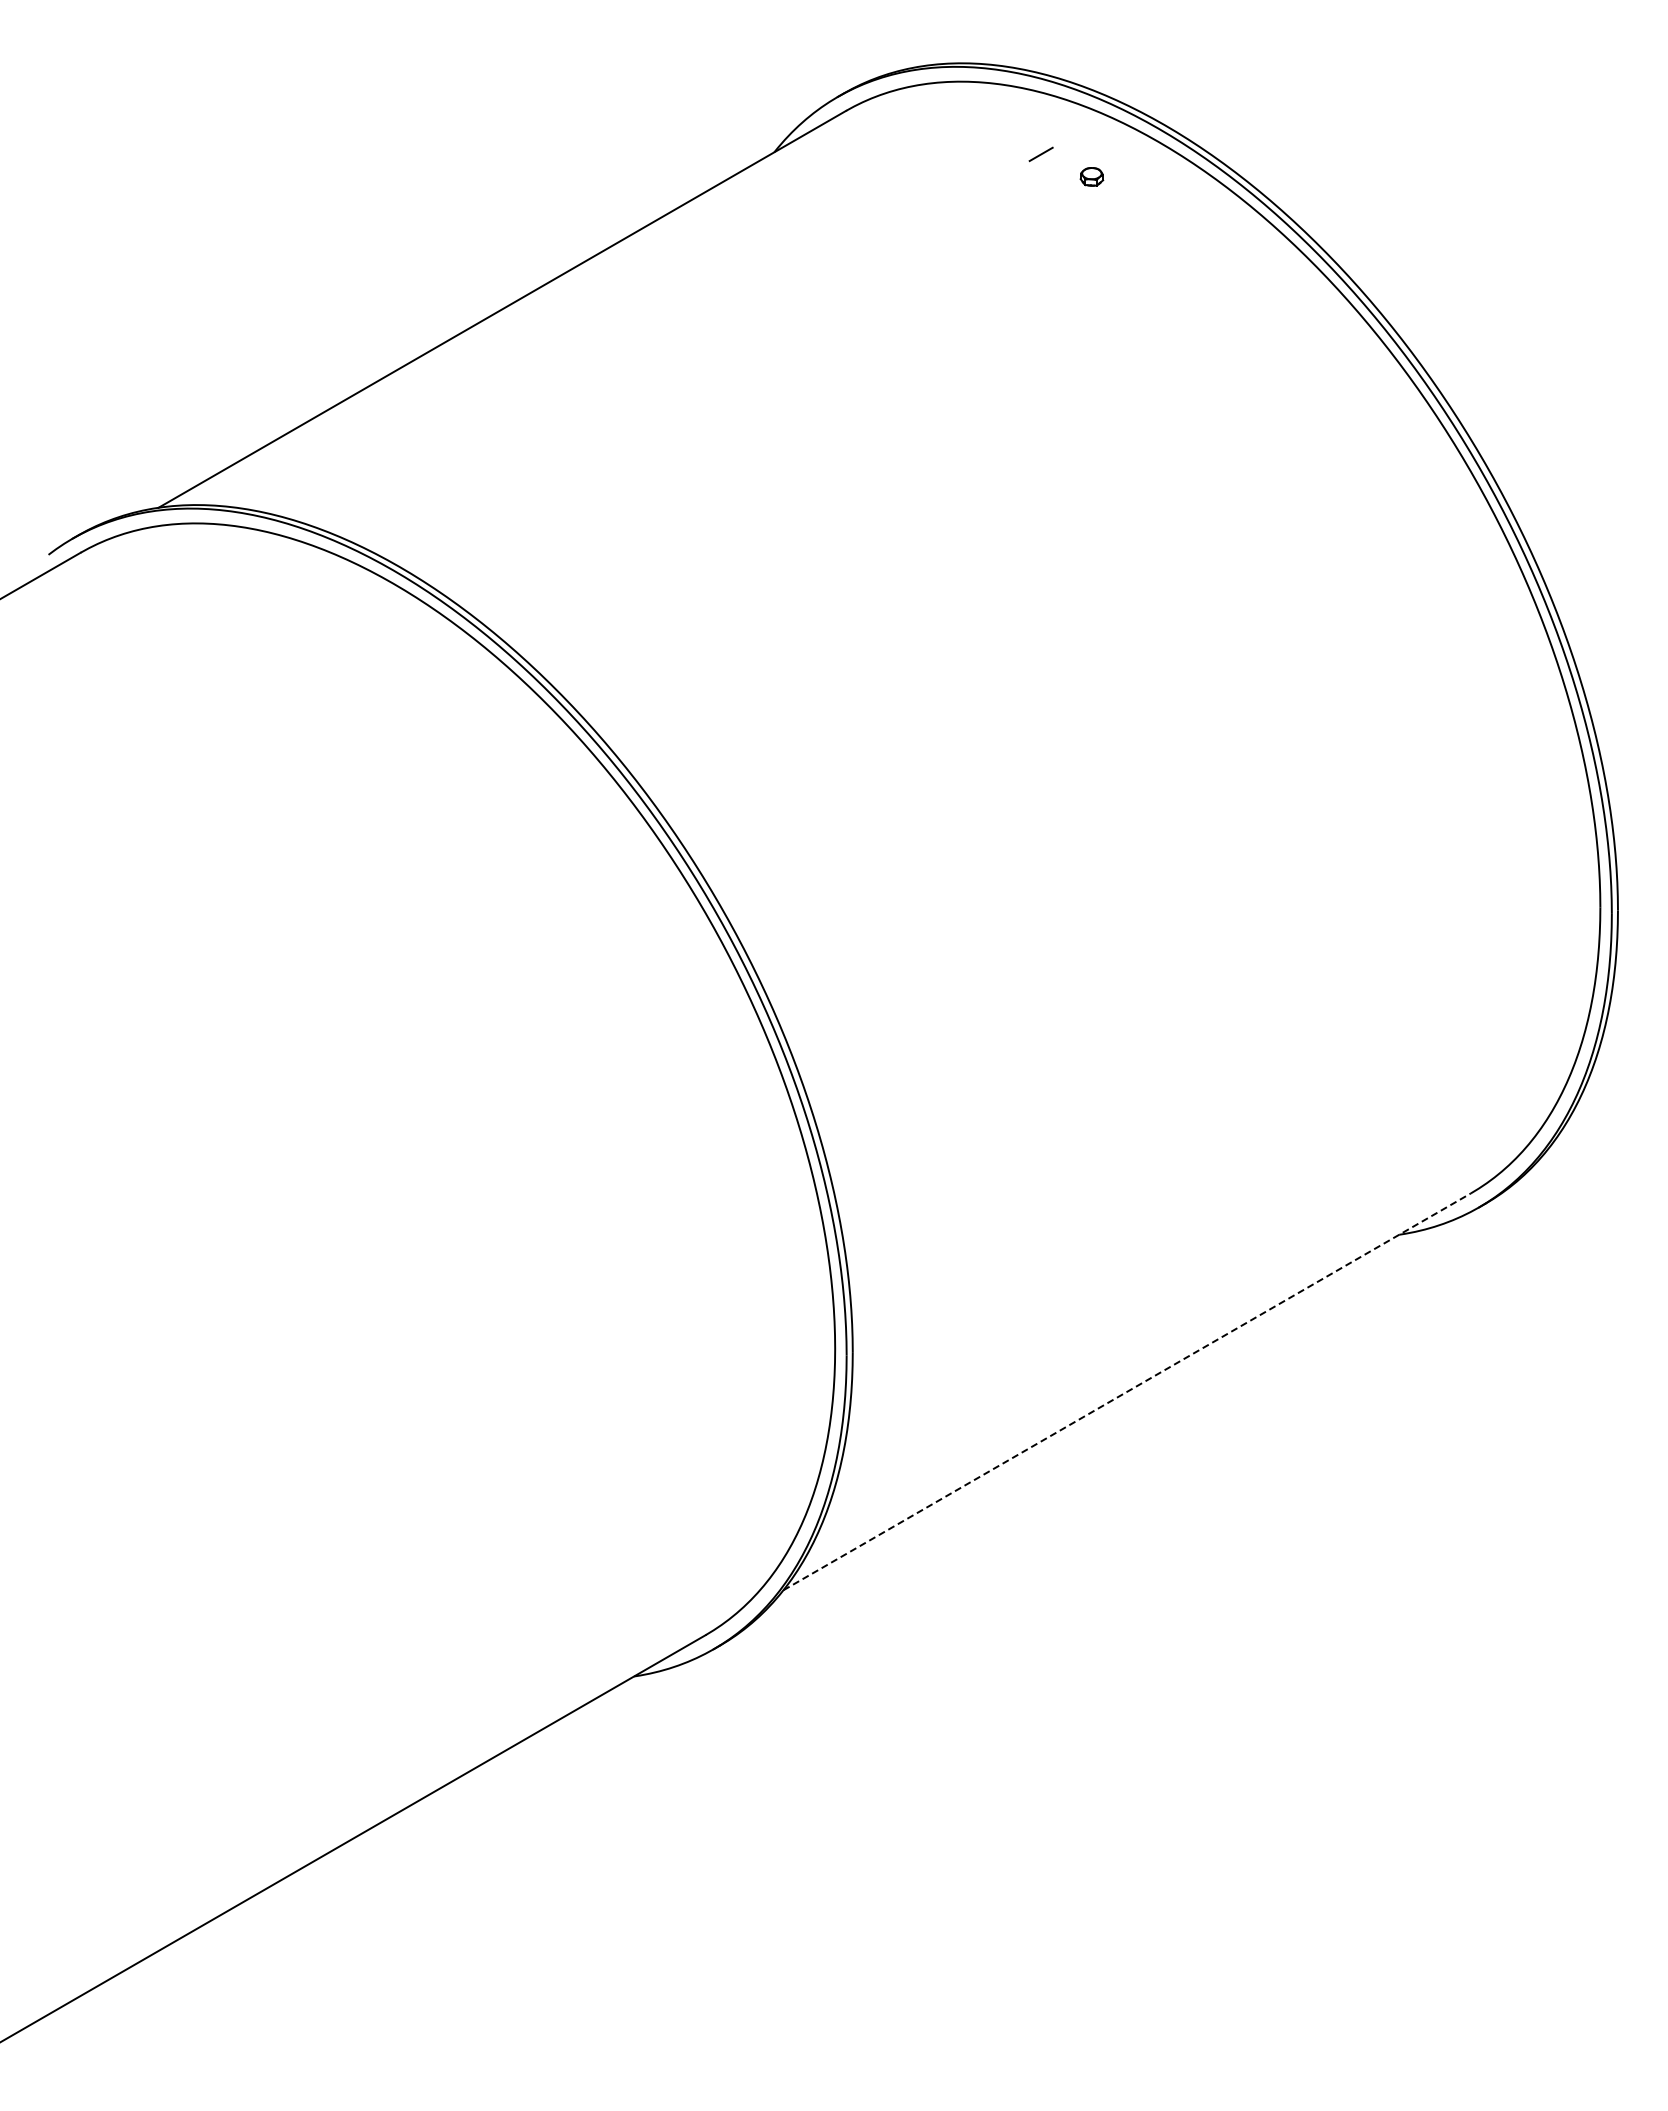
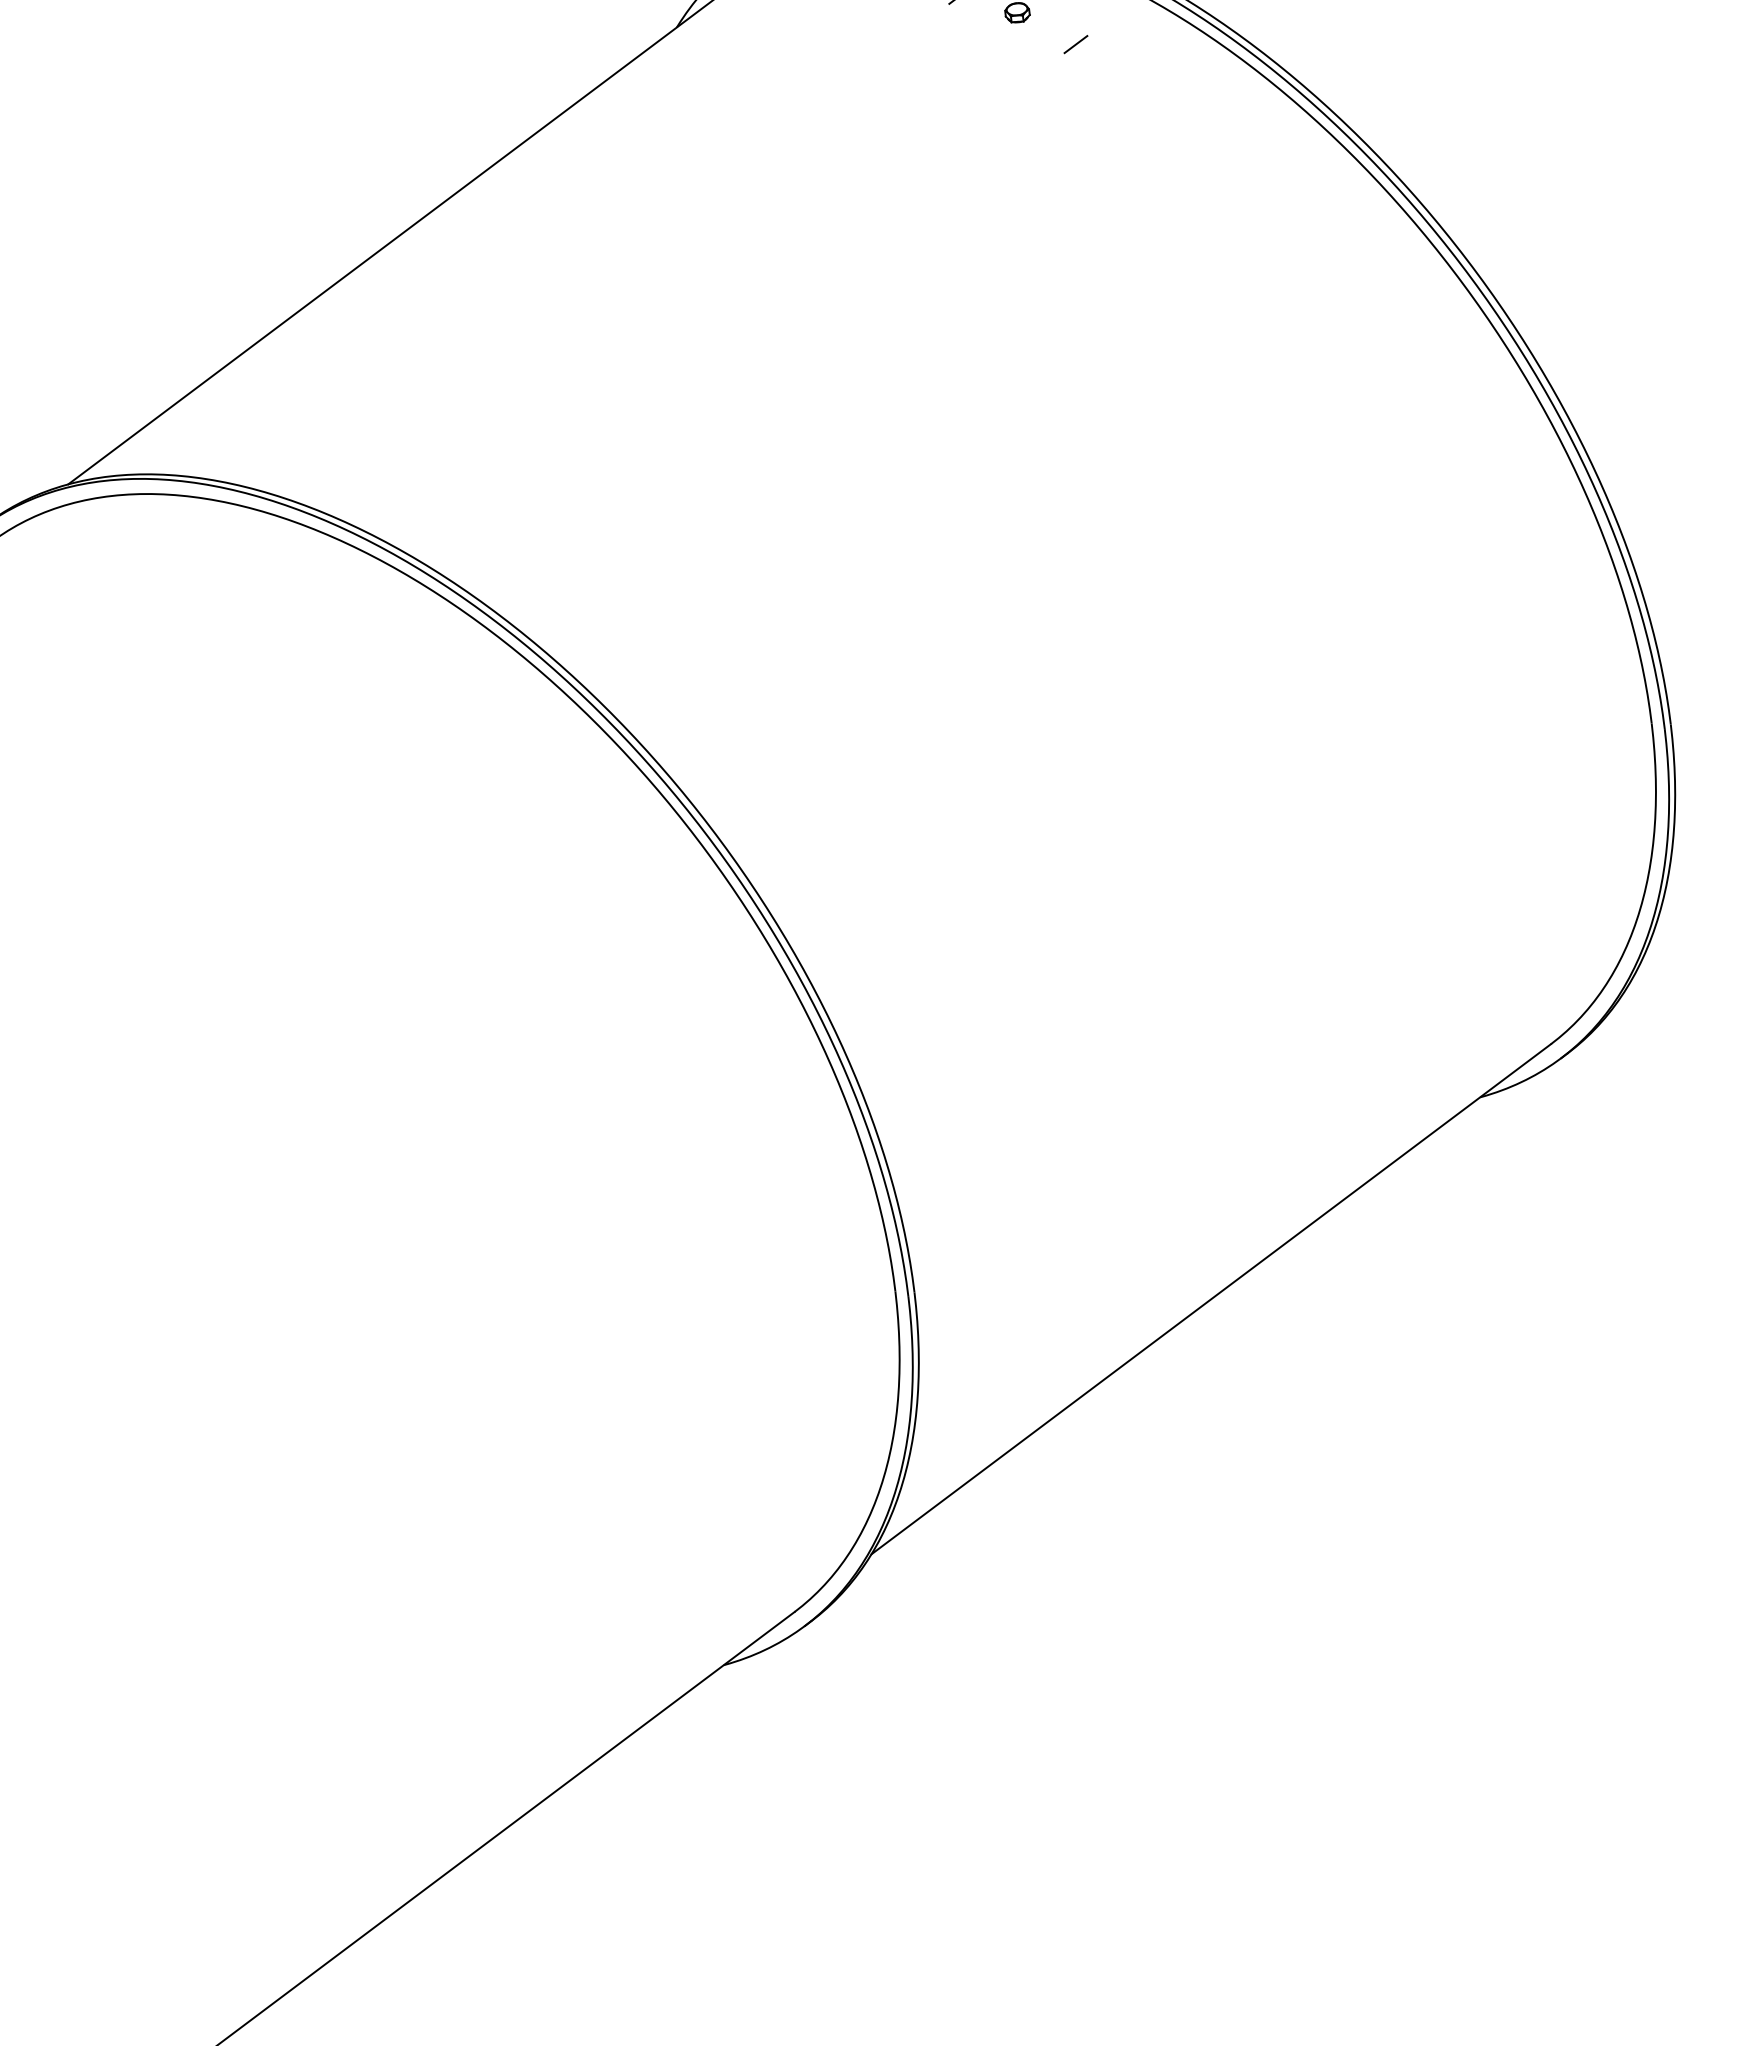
line: (1142, 212) -> (1075, 44), added
line: (1127, 1391) -> (1211, 1298), dashed -> solid

